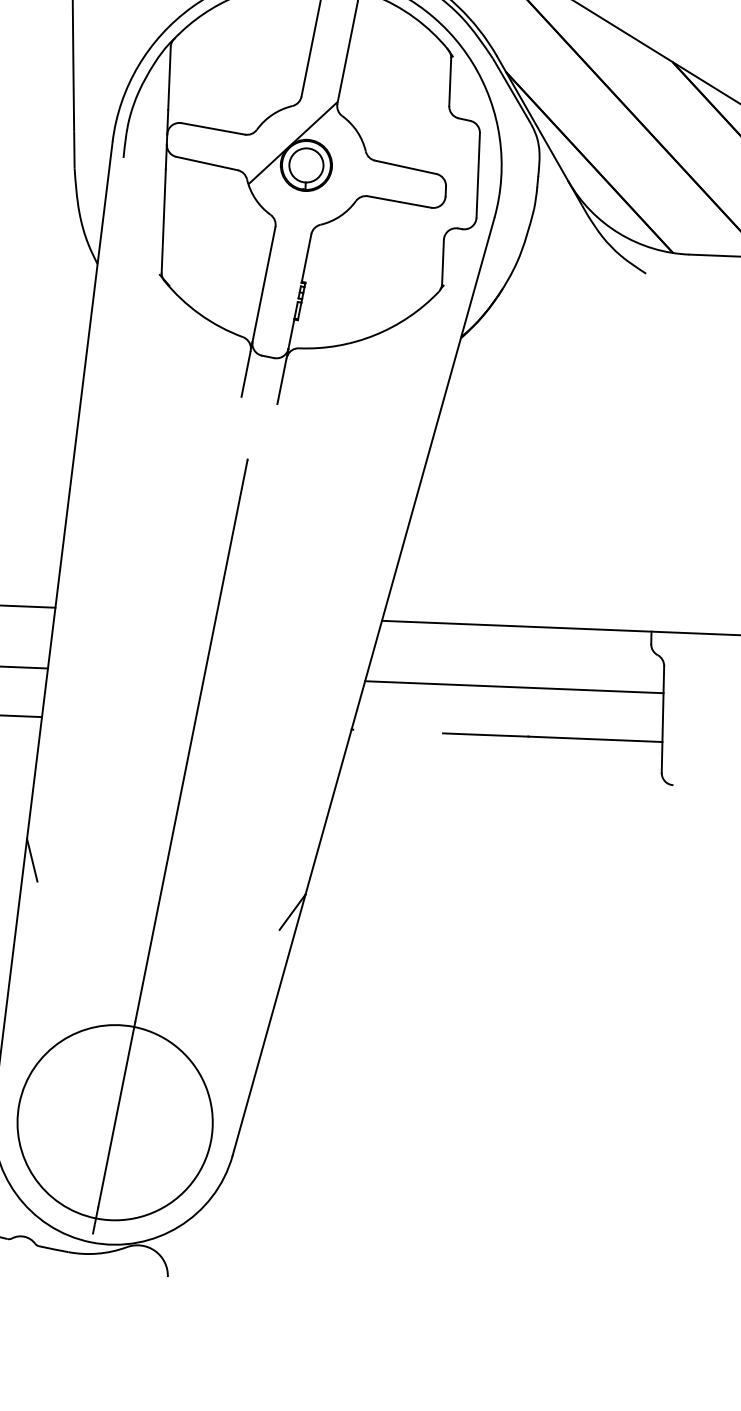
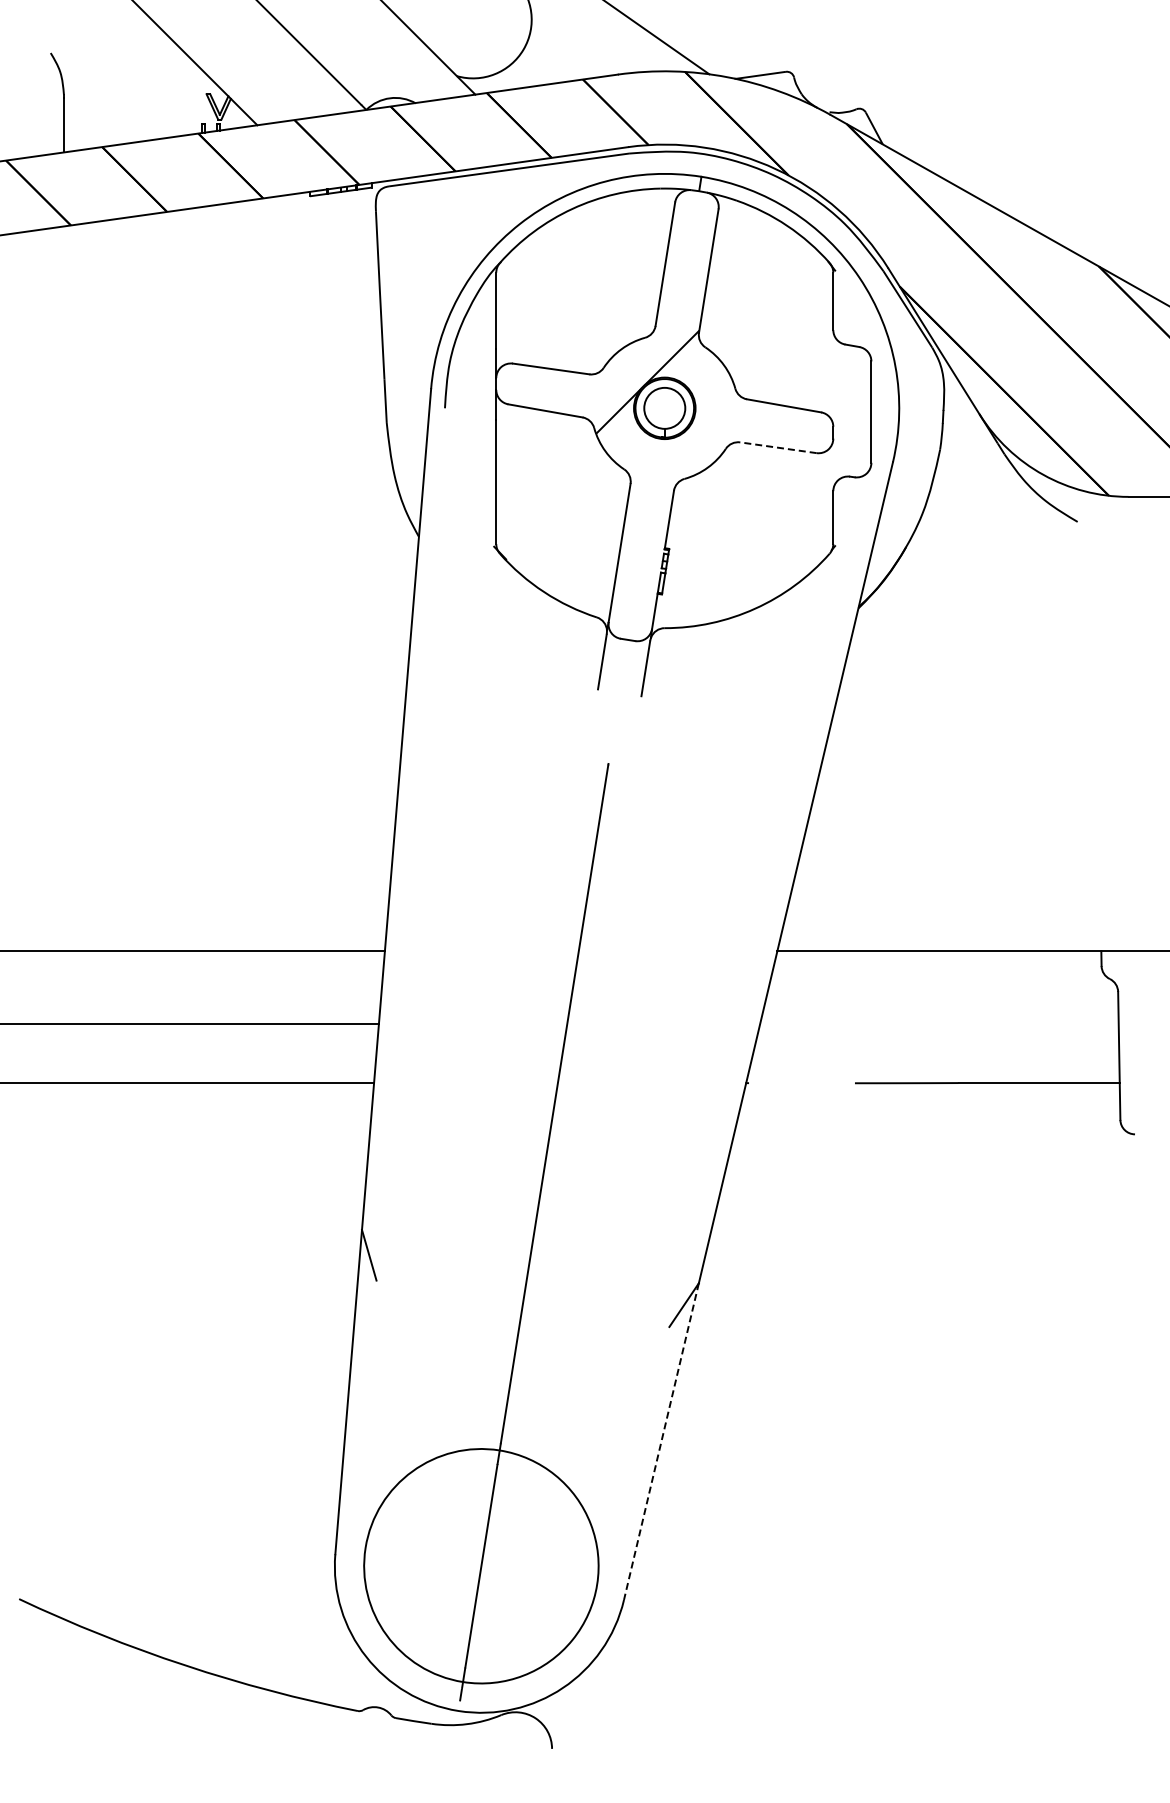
line: (399, 201) -> (778, 447), solid -> dashed
line: (514, 687) -> (939, 1024), removed
line: (269, 1024) -> (661, 1441), solid -> dashed

